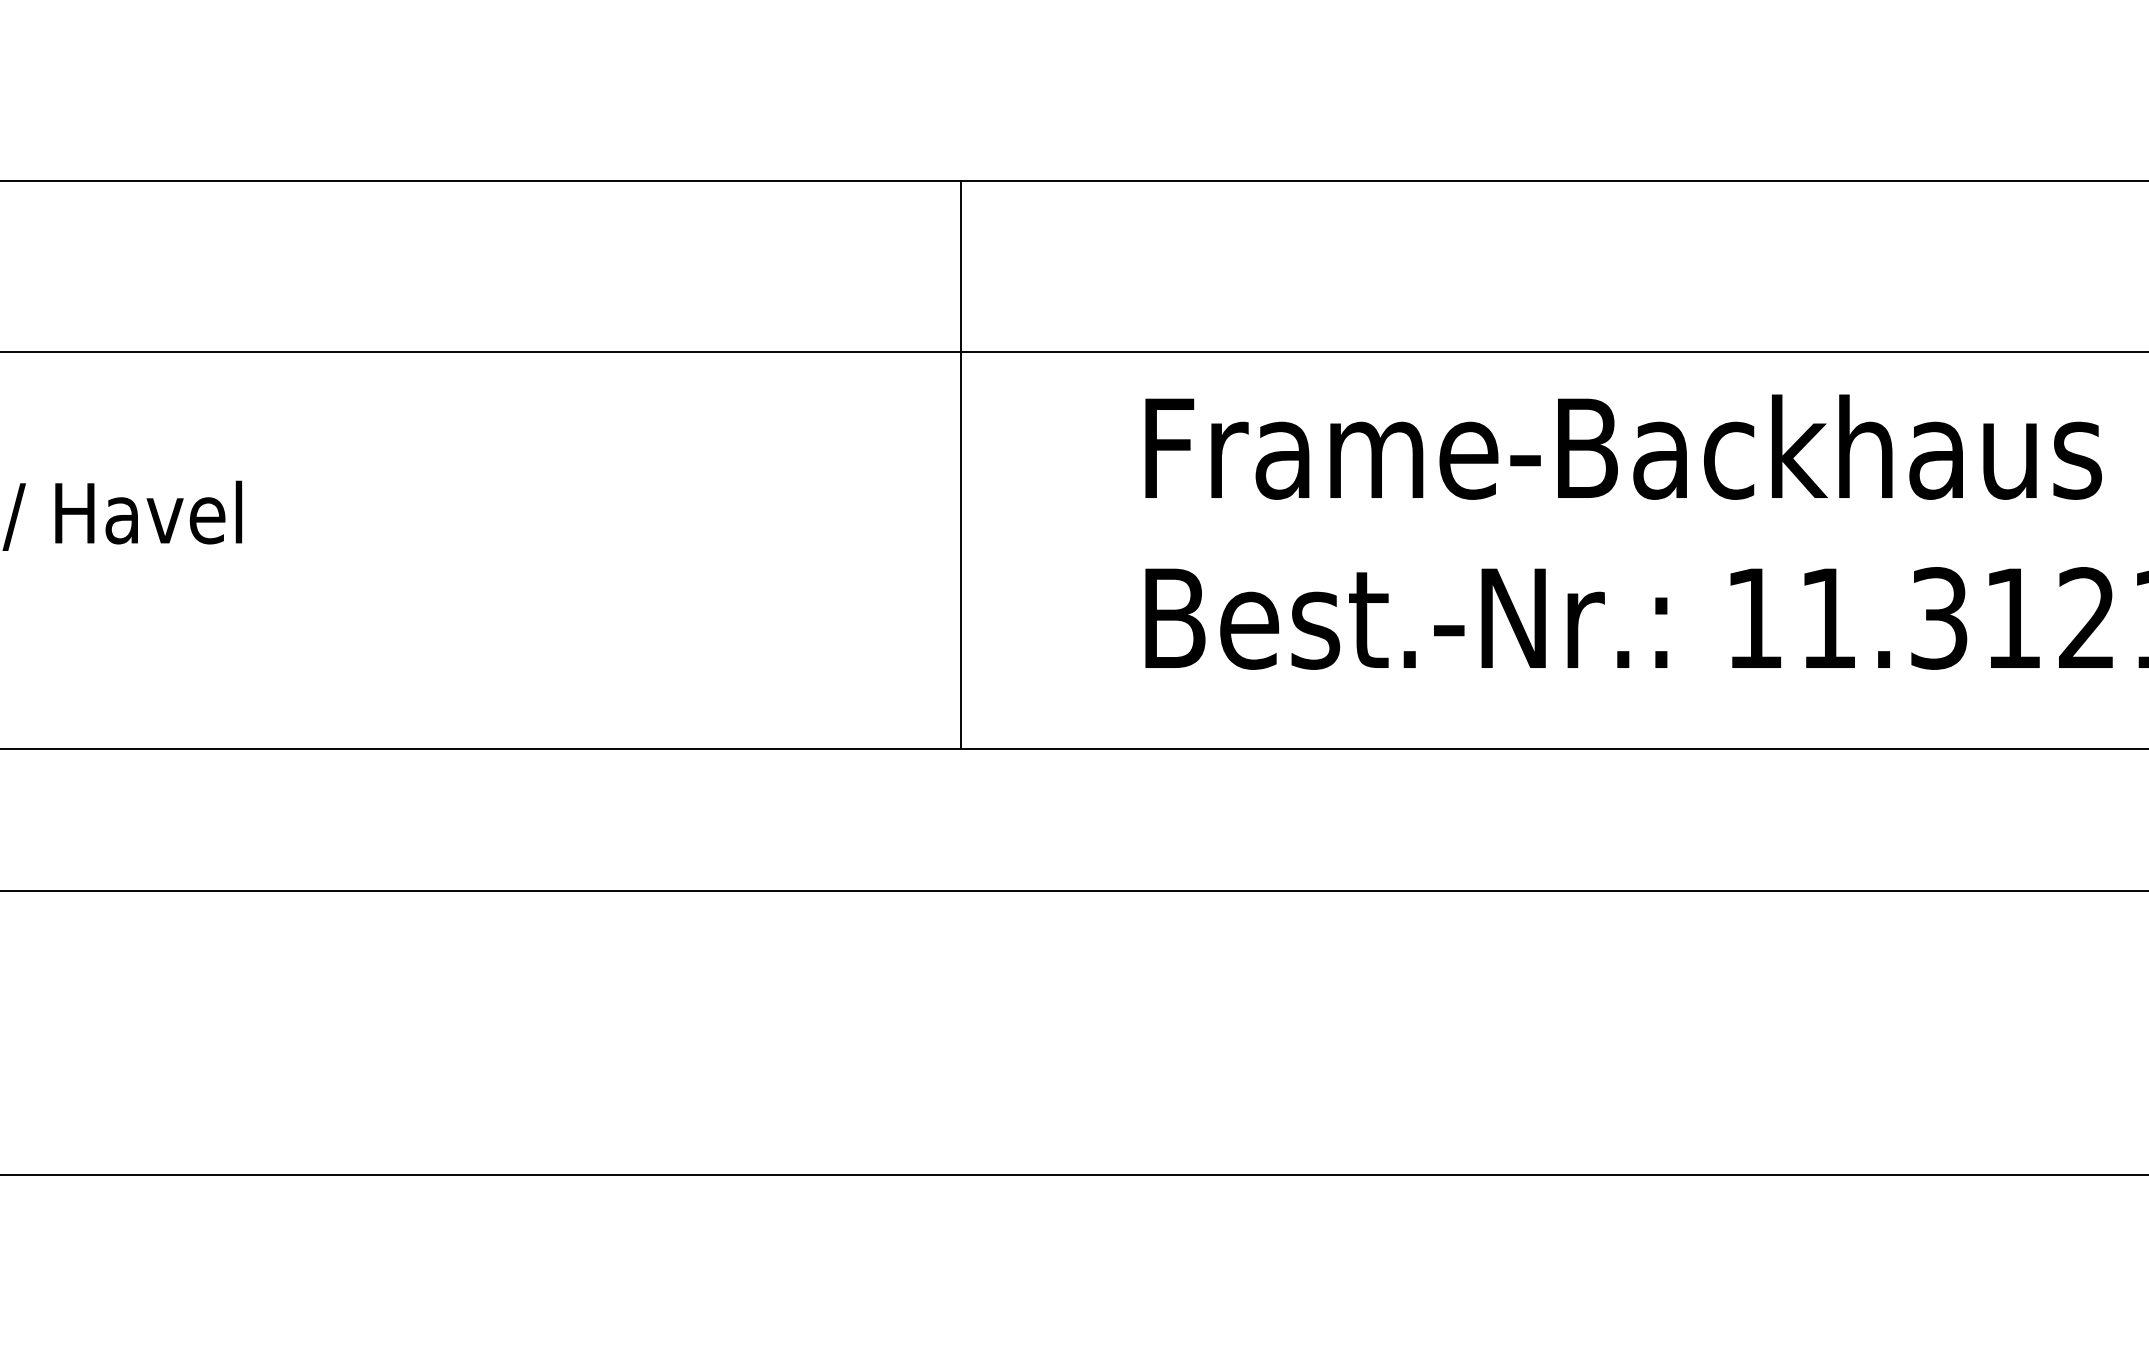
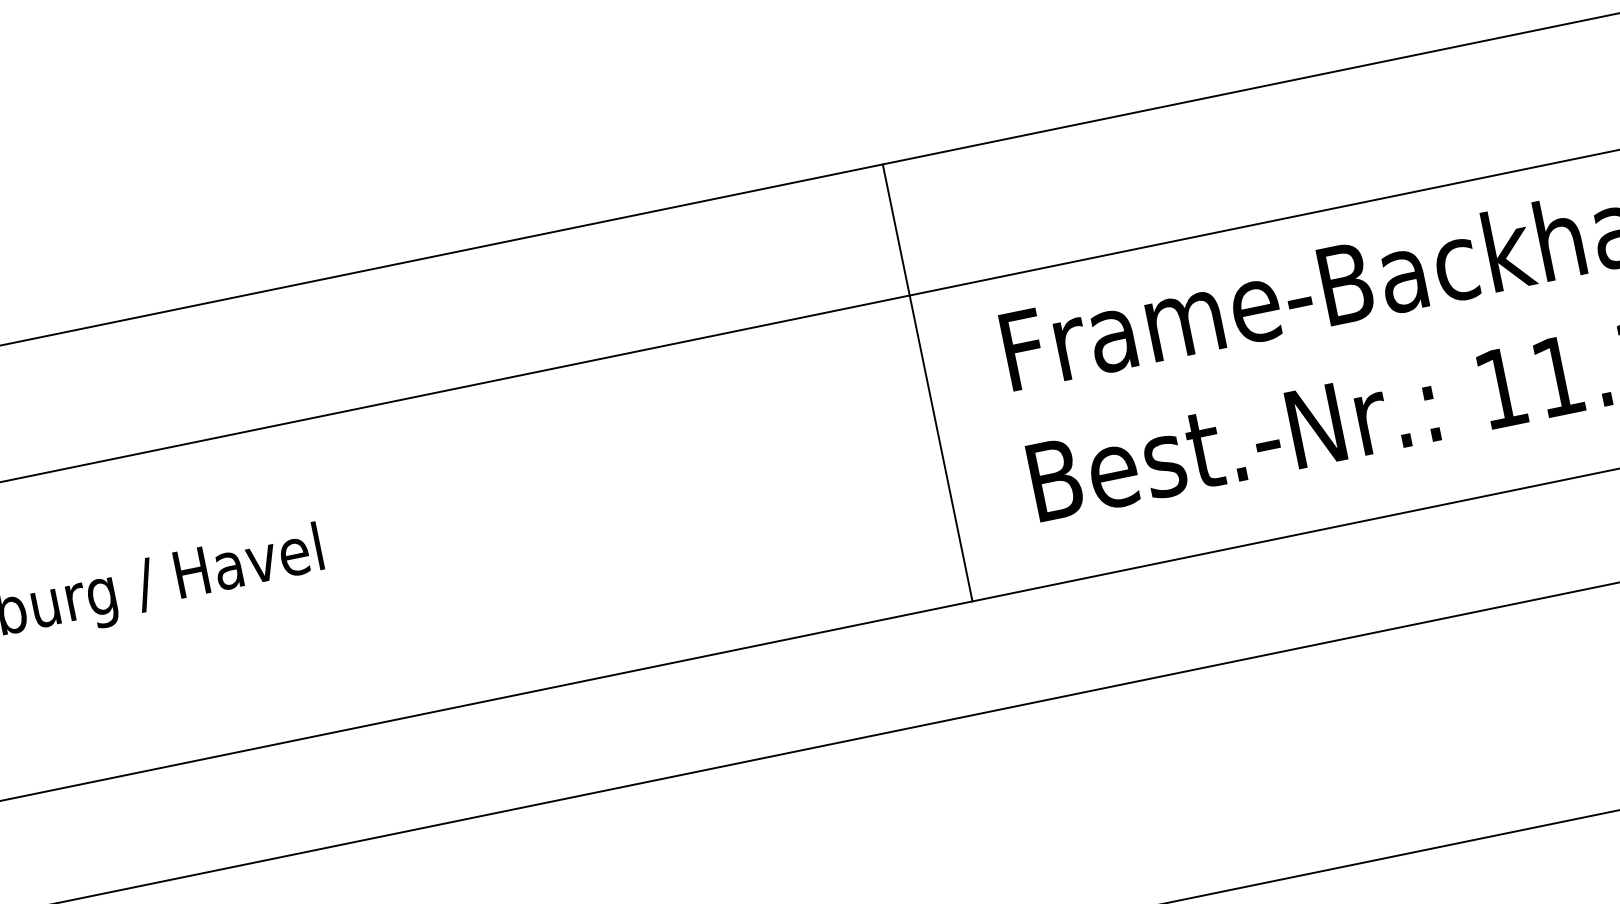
line: (960, 464) -> (927, 382), moved

